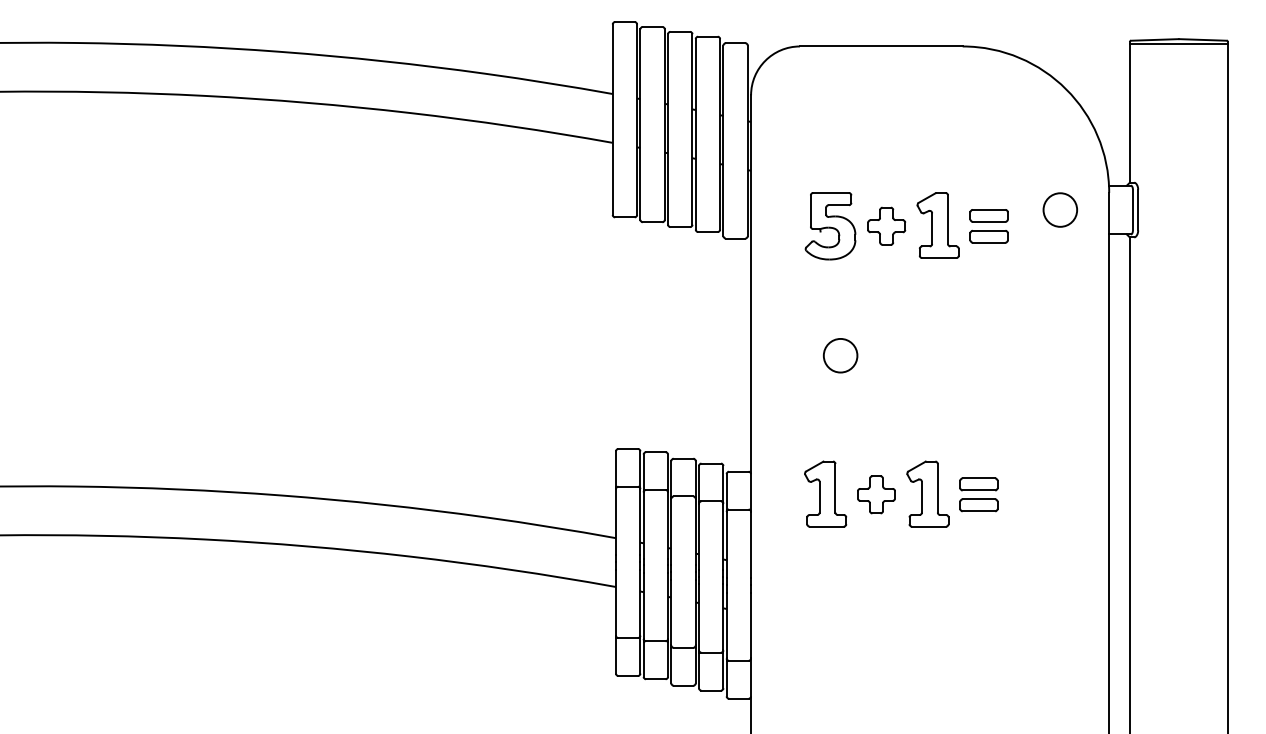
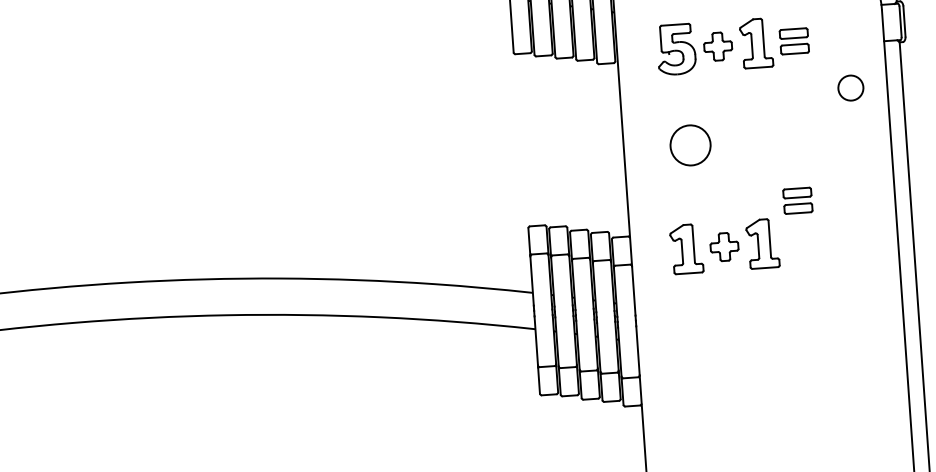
circle: (1059, 209) -> (850, 87), moved
circle: (840, 355) -> (690, 145), size x1.6
part: (978, 494) -> (797, 200), moved

